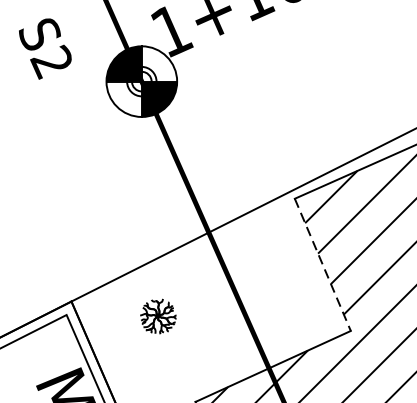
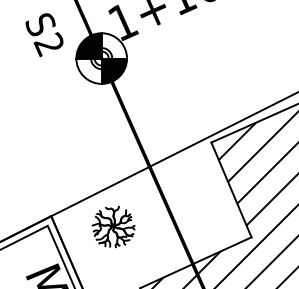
text: (45, 49) -> (44, 35), moved
line: (322, 265) -> (231, 190), dashed -> solid
part: (158, 315) -> (113, 226), size x1.67

